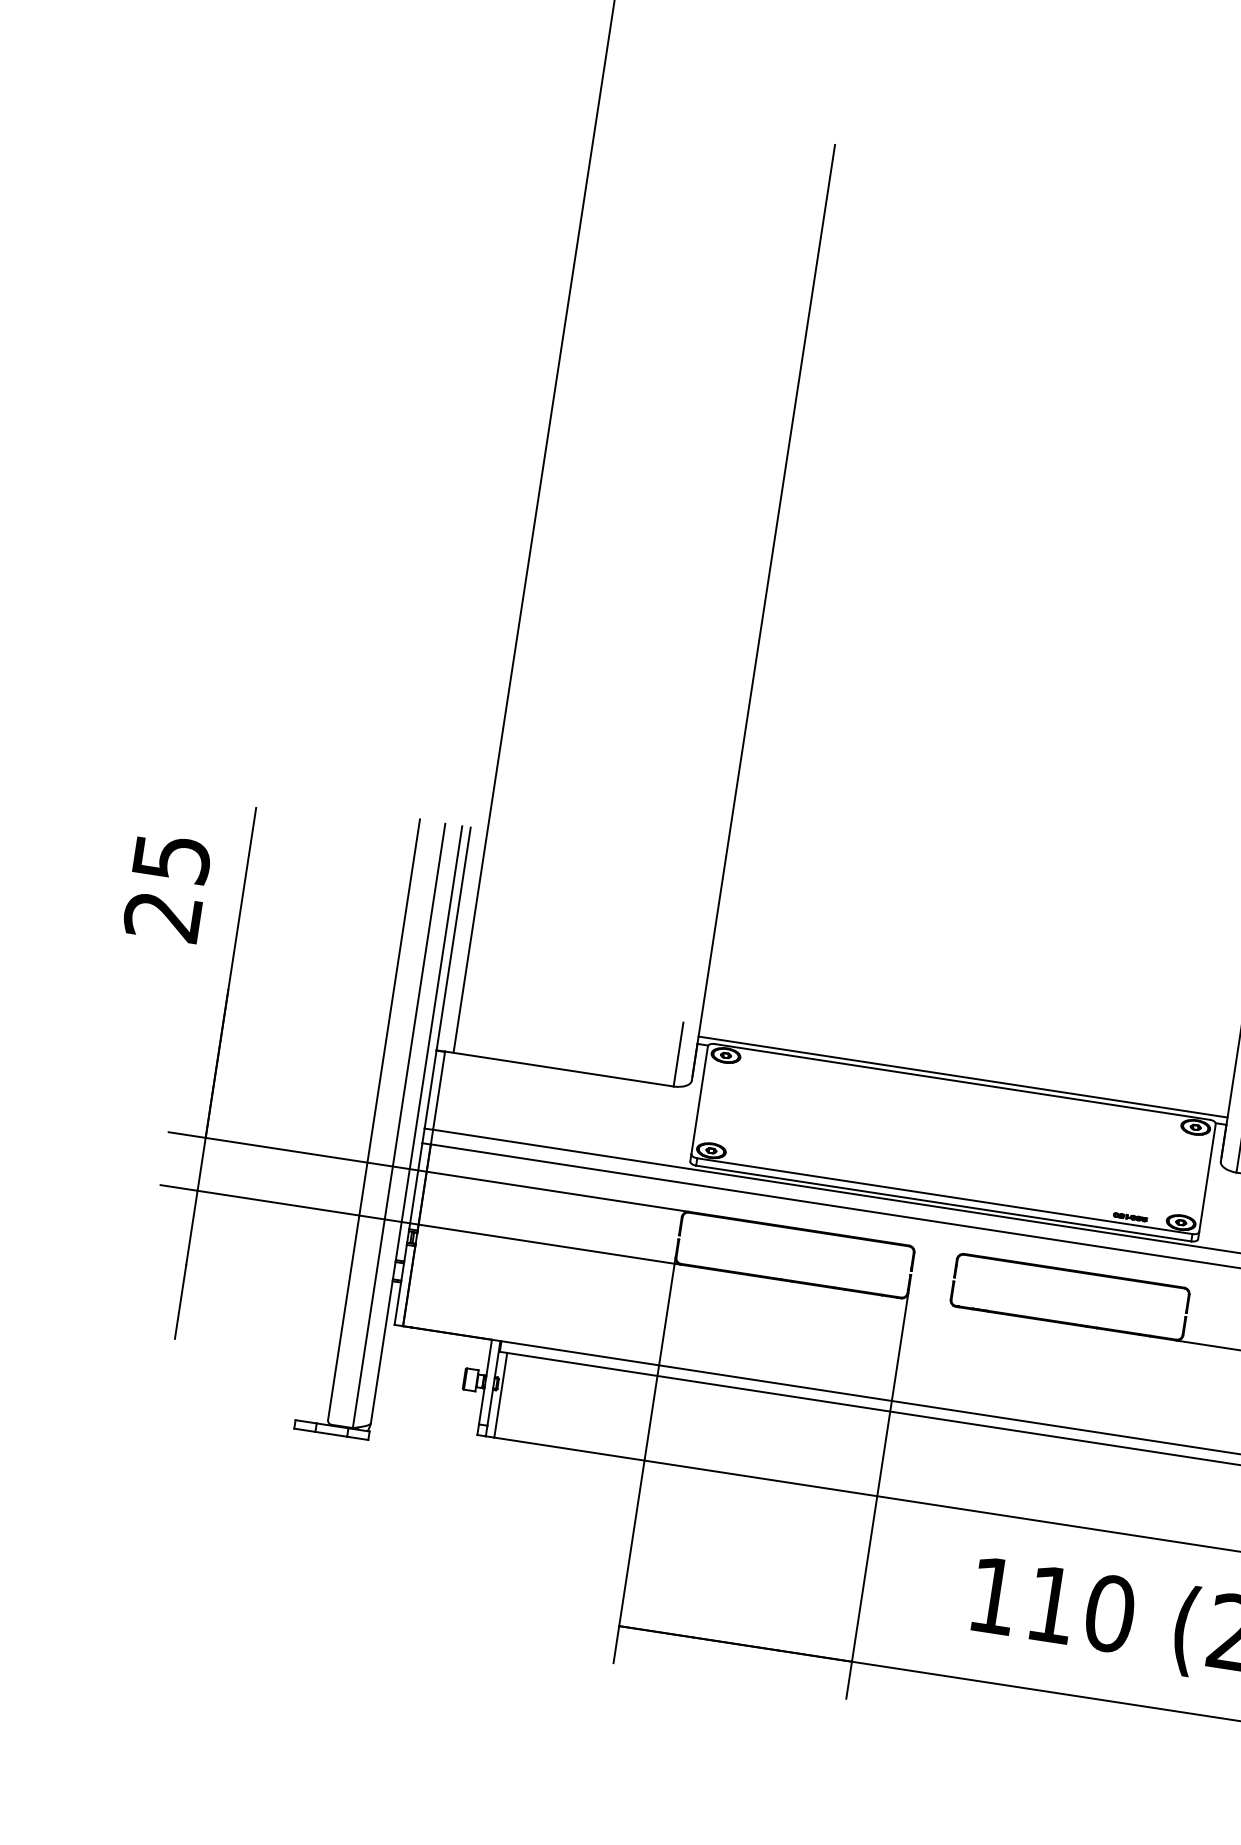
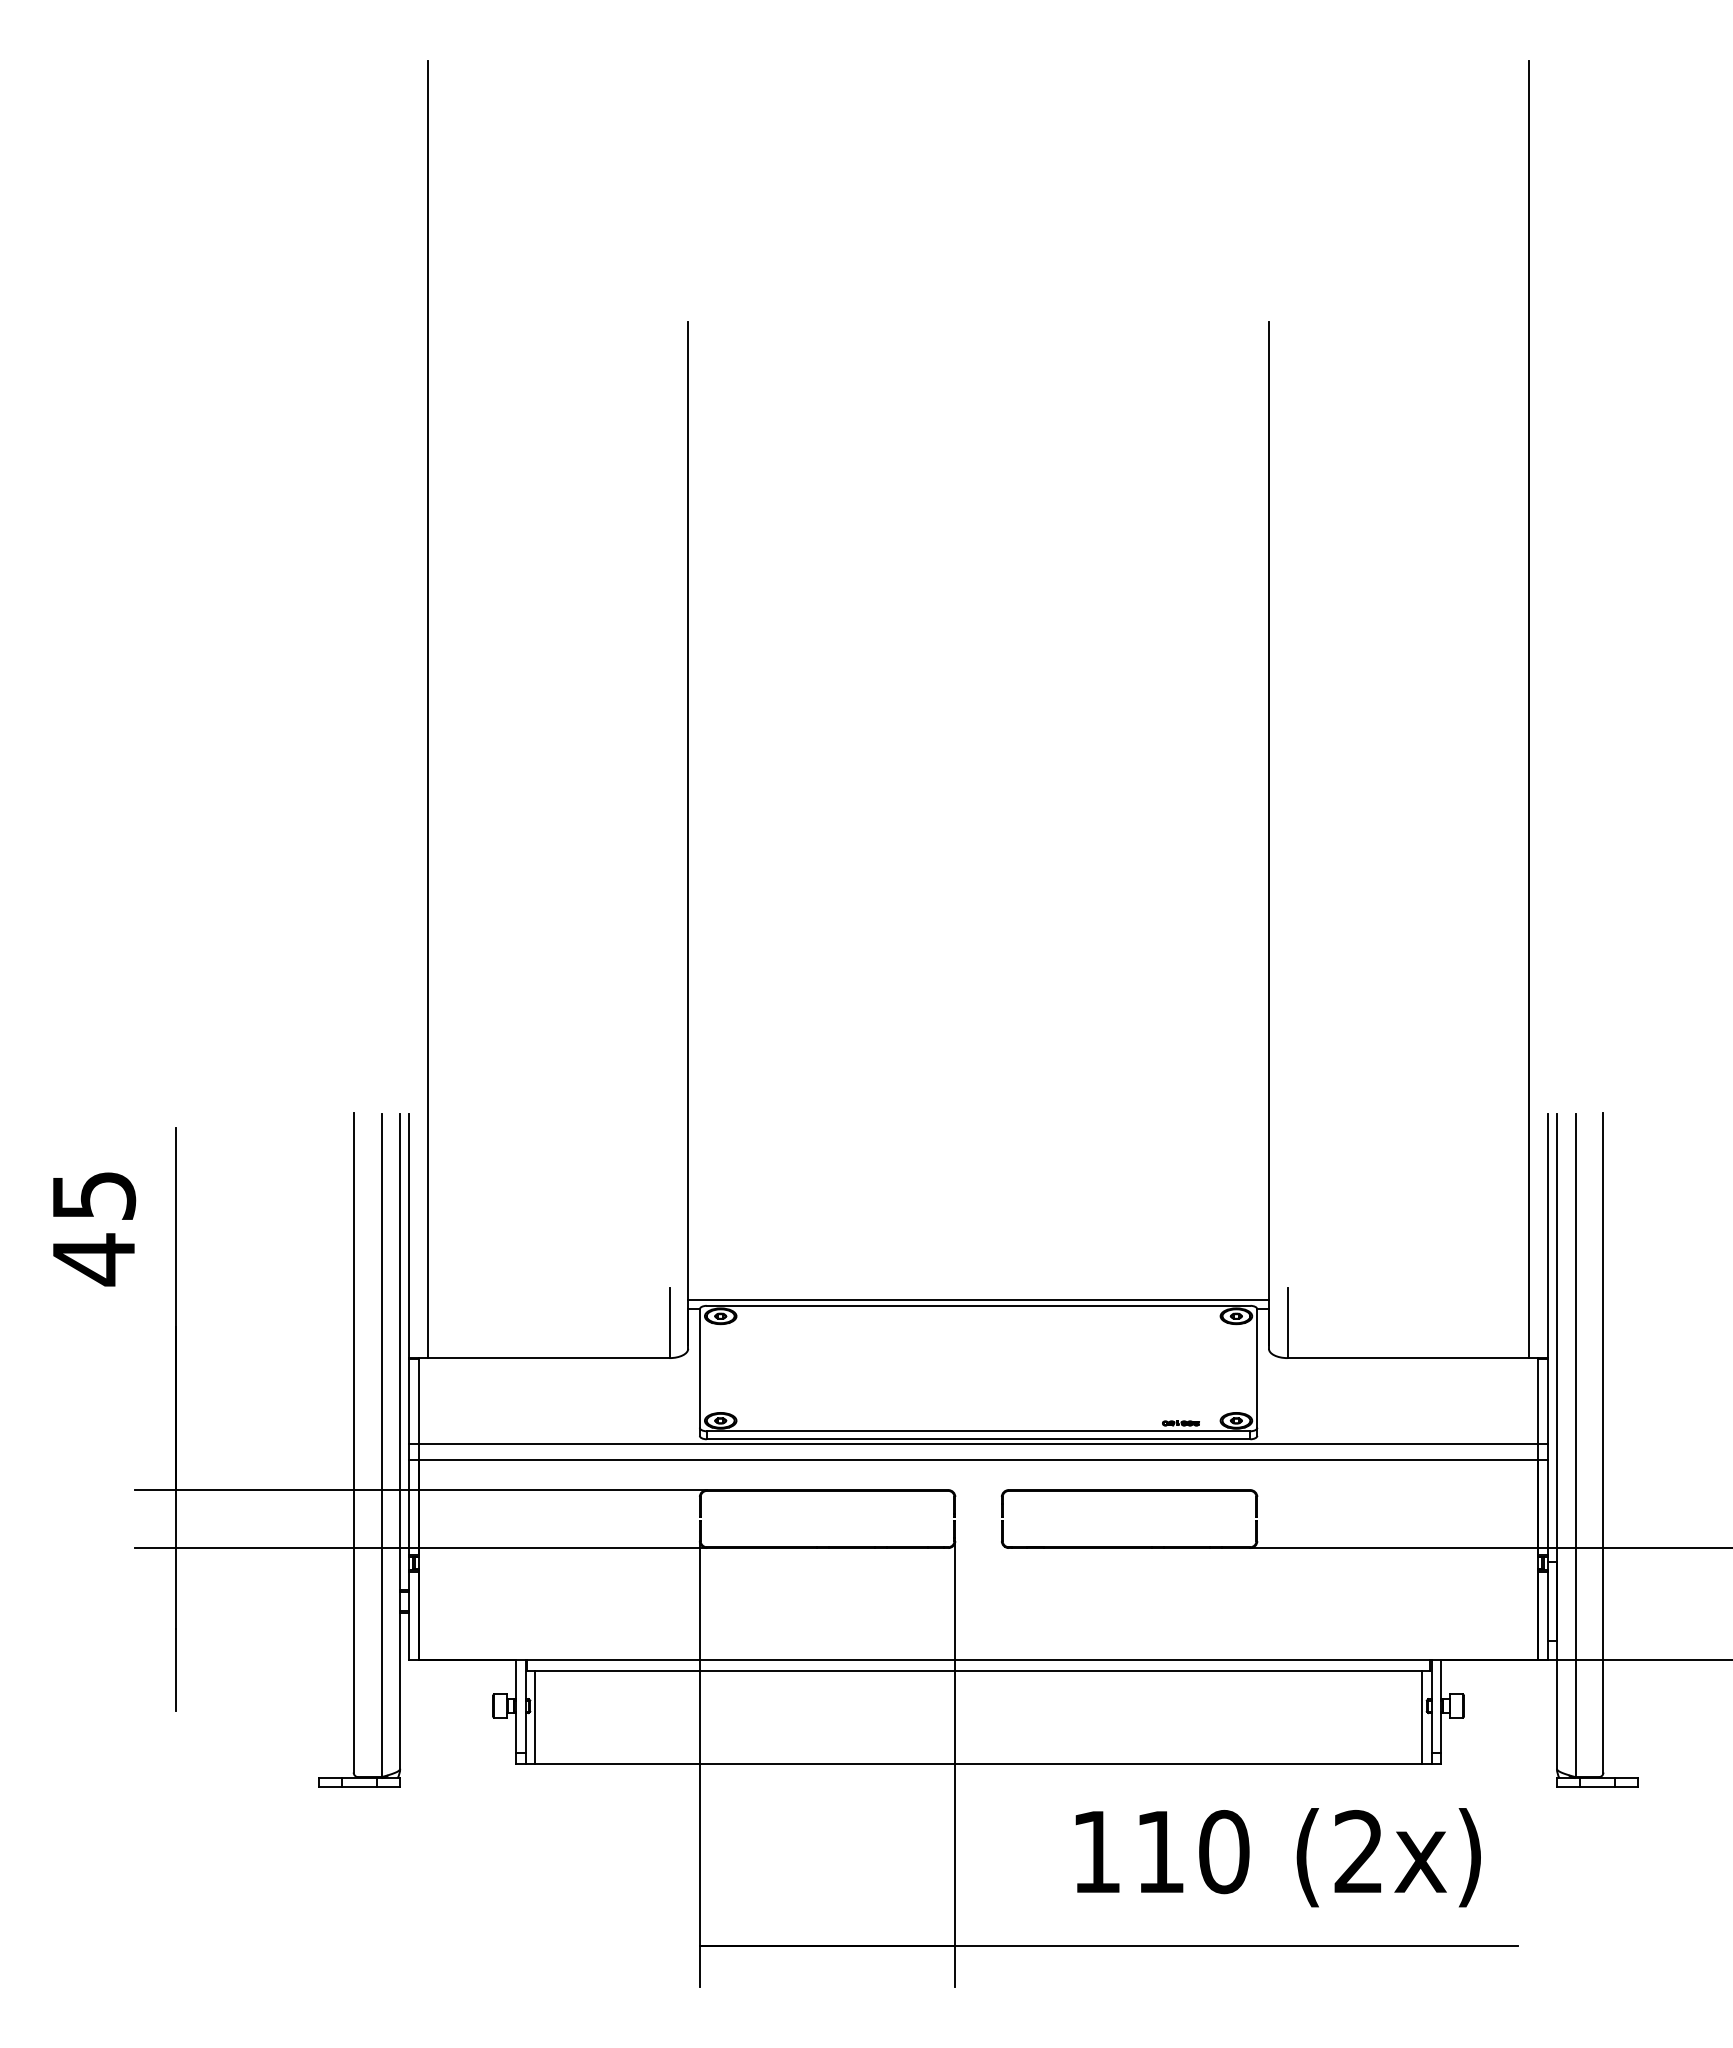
text: (161, 916) -> (92, 1259), 25 -> 45

